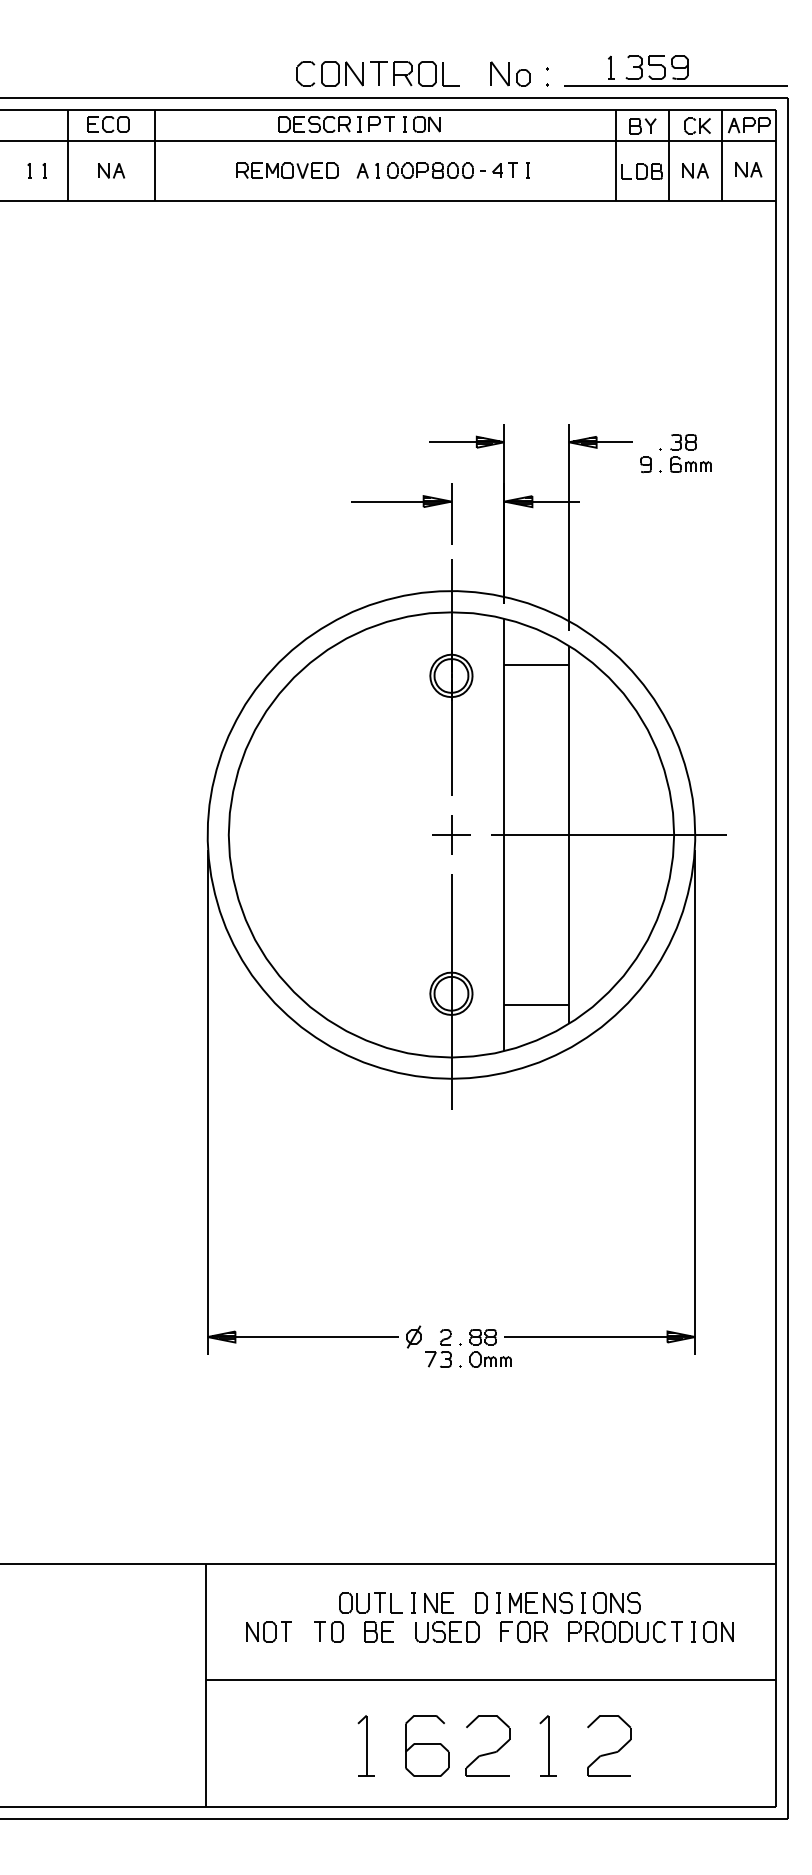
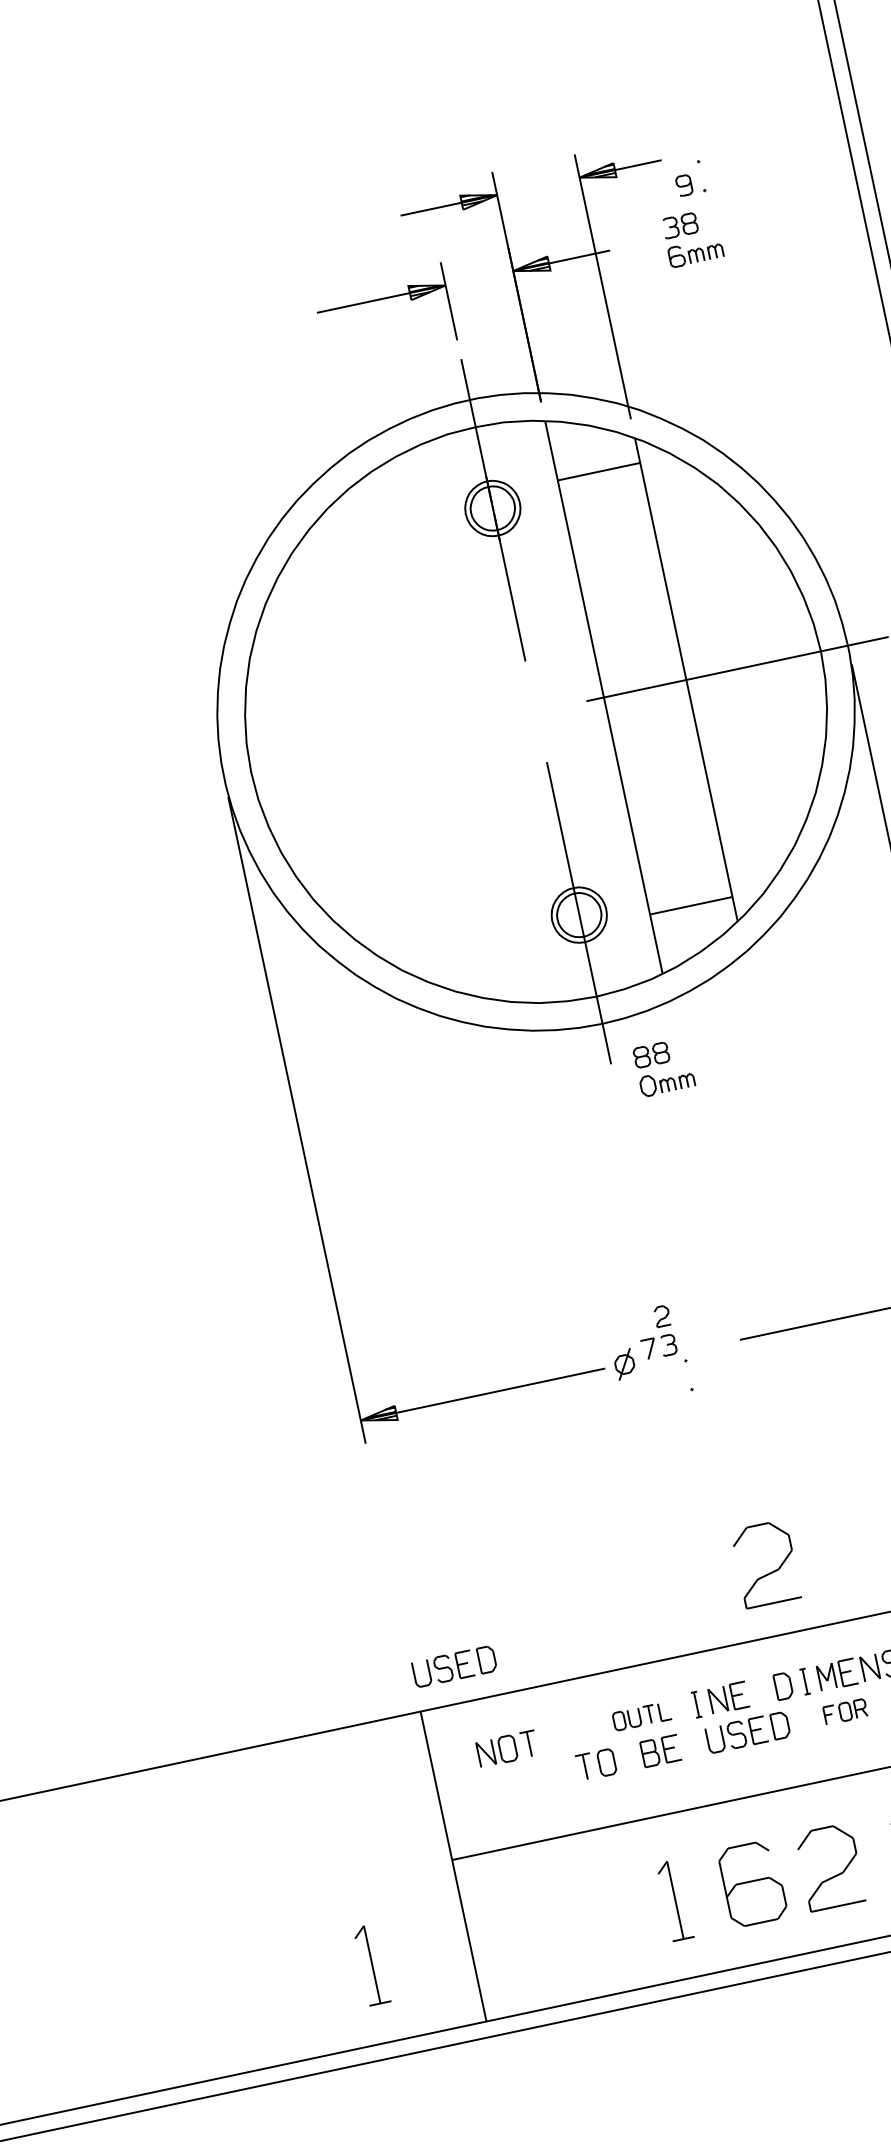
part: (690, 453) -> (692, 238), moved
part: (451, 834) -> (536, 711), removed
part: (438, 1348) -> (656, 1332), moved
part: (490, 1348) -> (663, 1067), moved
part: (488, 1515) -> (768, 1572), added
part: (238, 1535) -> (454, 1665), added
part: (370, 1602) -> (641, 1715), size x0.7
part: (268, 1631) -> (506, 1748), moved
part: (523, 1631) -> (844, 1711), size x0.7
part: (128, 1745) -> (370, 1964), added

